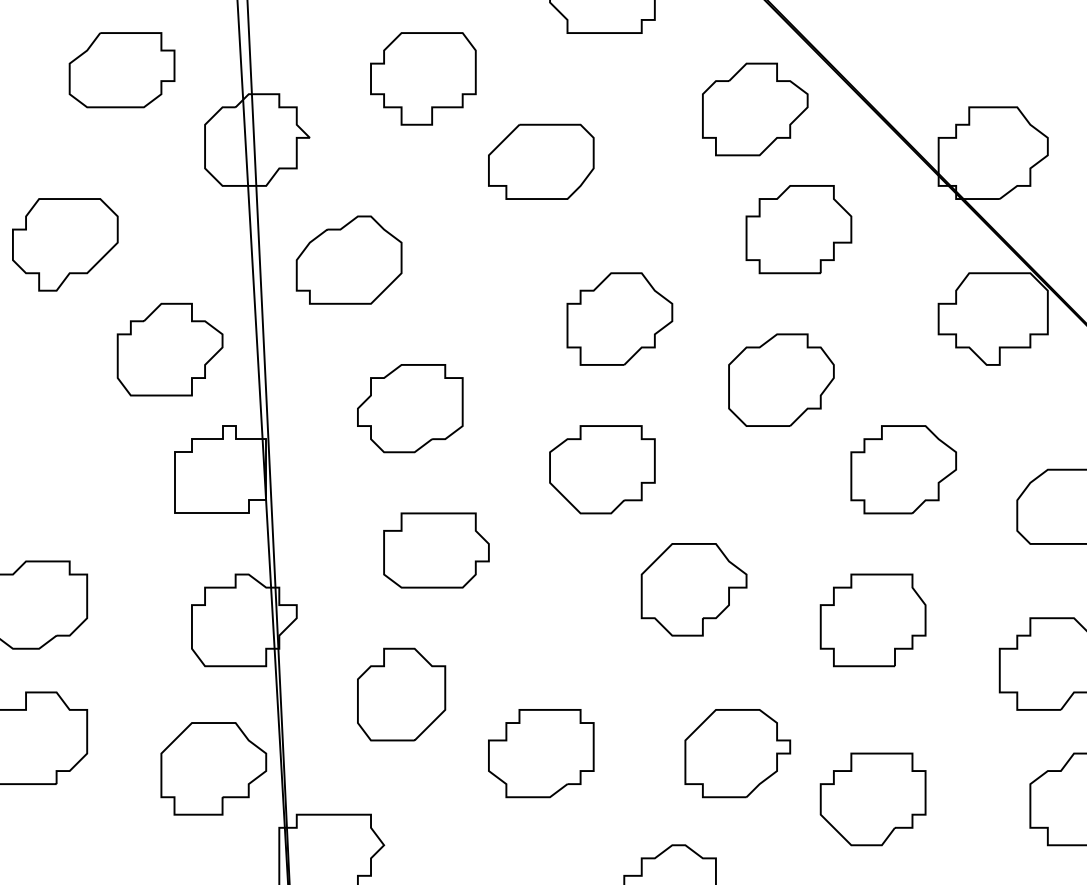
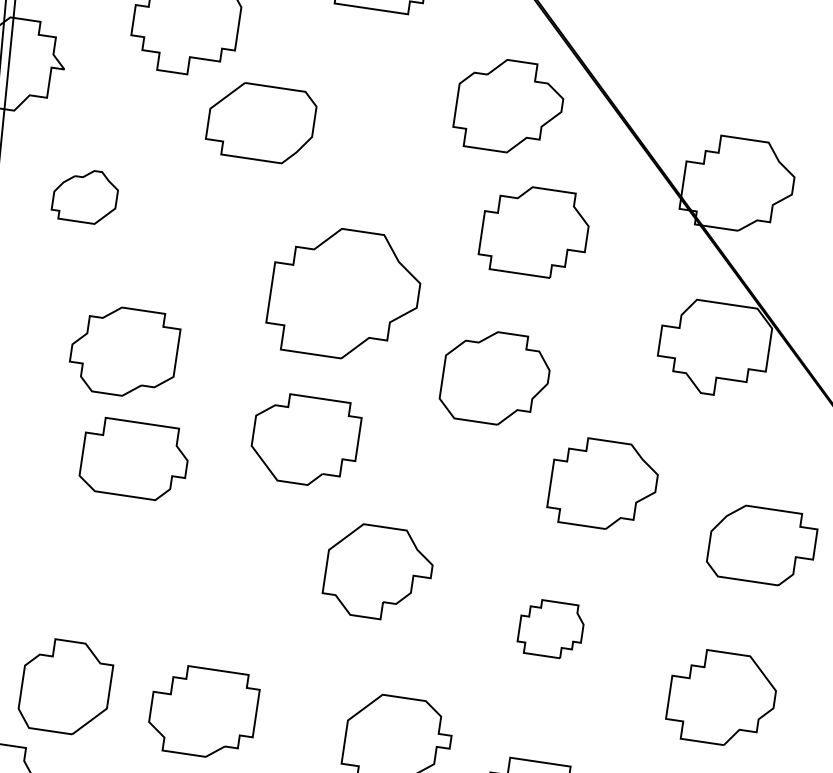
part: (541, 161) -> (261, 122), moved
part: (348, 259) -> (84, 195), size x0.6
part: (619, 318) -> (344, 293), size x1.4
part: (436, 550) -> (134, 459), moved
part: (872, 620) -> (550, 629), size x0.6
part: (401, 694) -> (65, 686), moved

